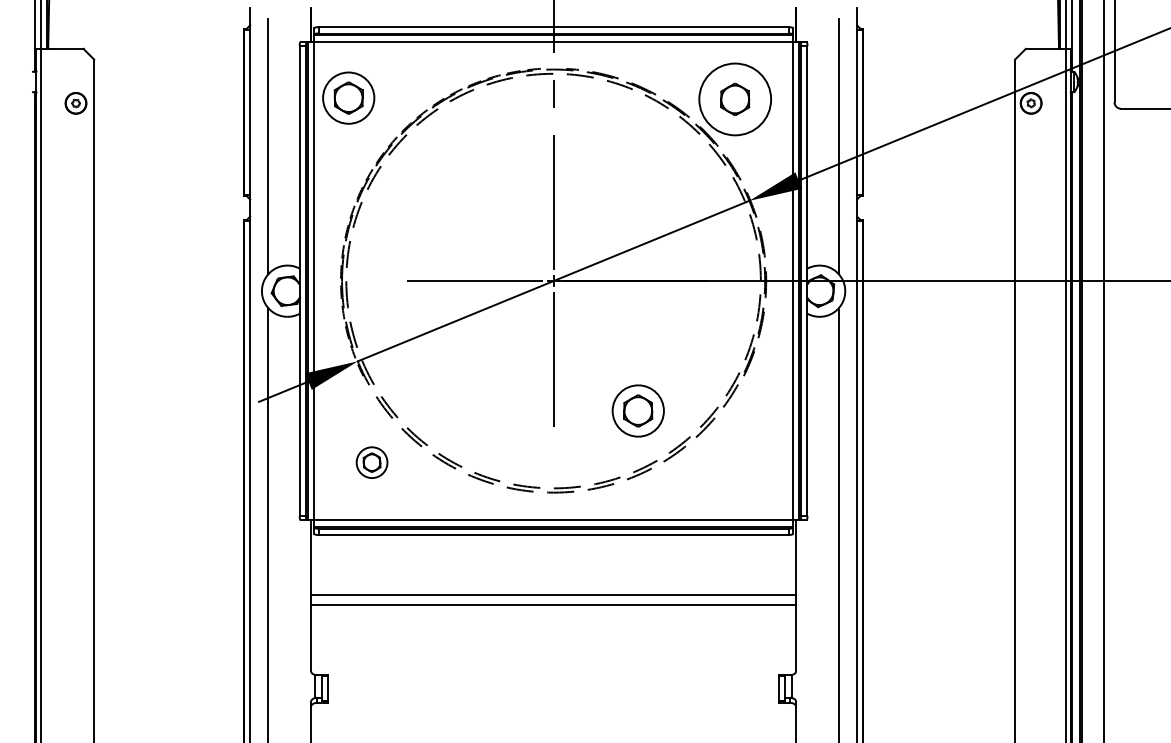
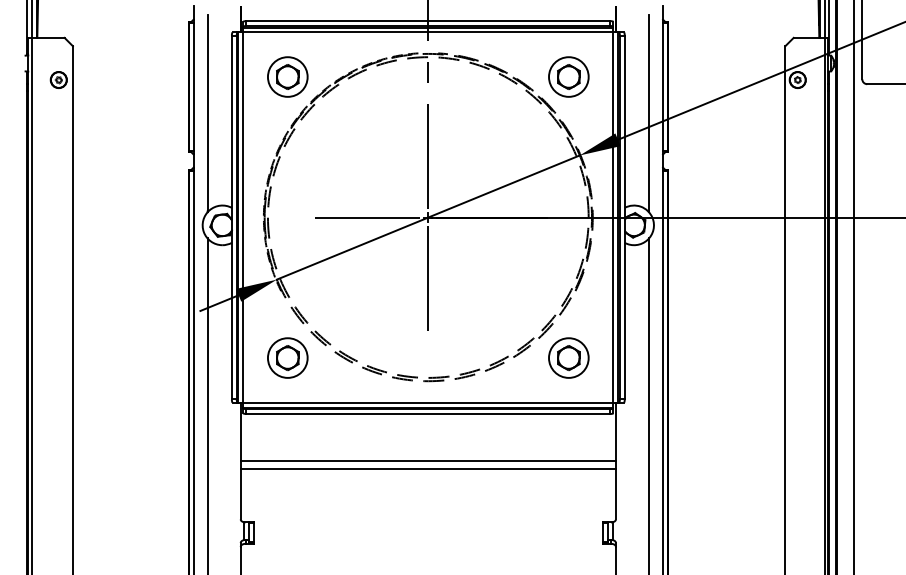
part: (348, 97) -> (287, 76), moved
circle: (734, 98) -> (568, 76), size x0.71
part: (637, 410) -> (568, 357), moved
part: (371, 461) -> (287, 357), size x1.67

